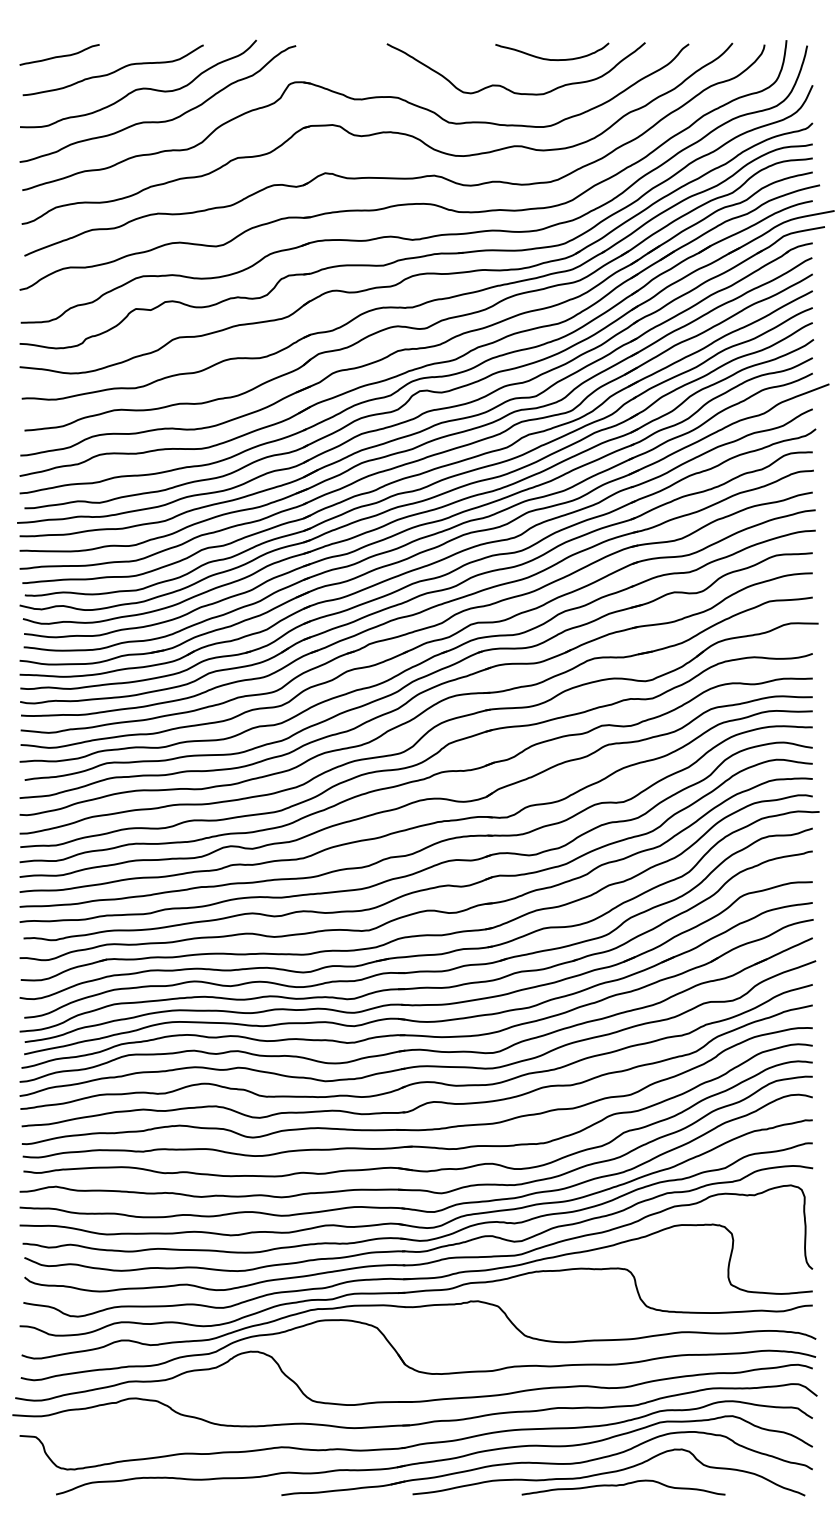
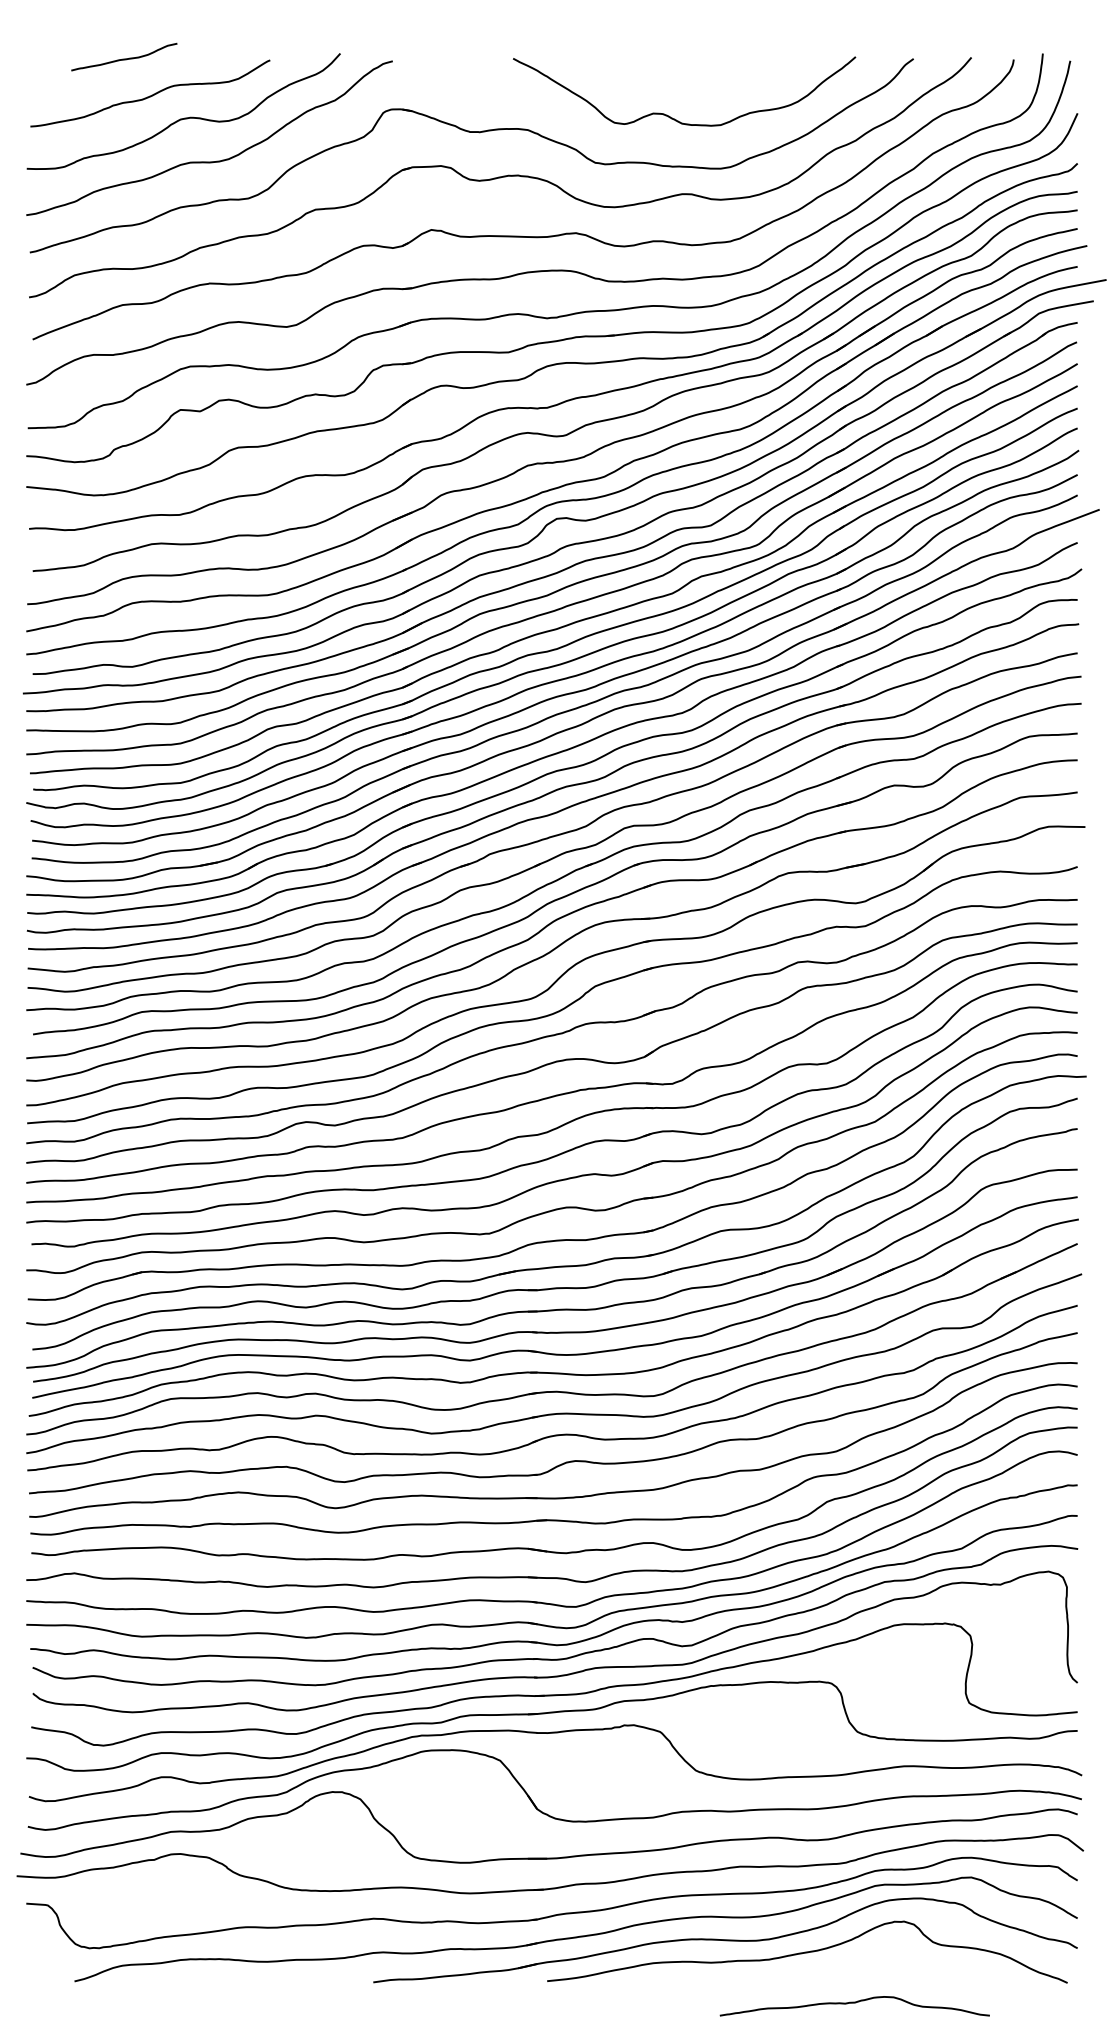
curve: (59, 55) -> (124, 58), moved
curve: (550, 58) -> (729, 78), removed
curve: (623, 1485) -> (854, 2003), moved

